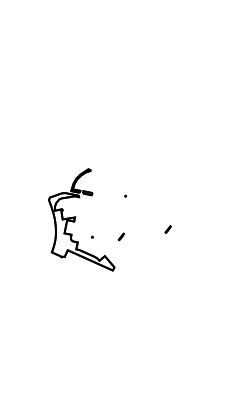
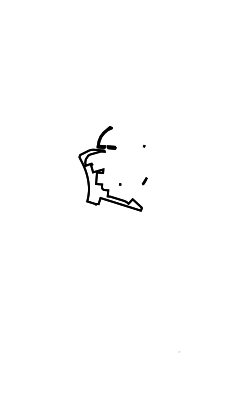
part: (167, 229) -> (183, 170), removed

